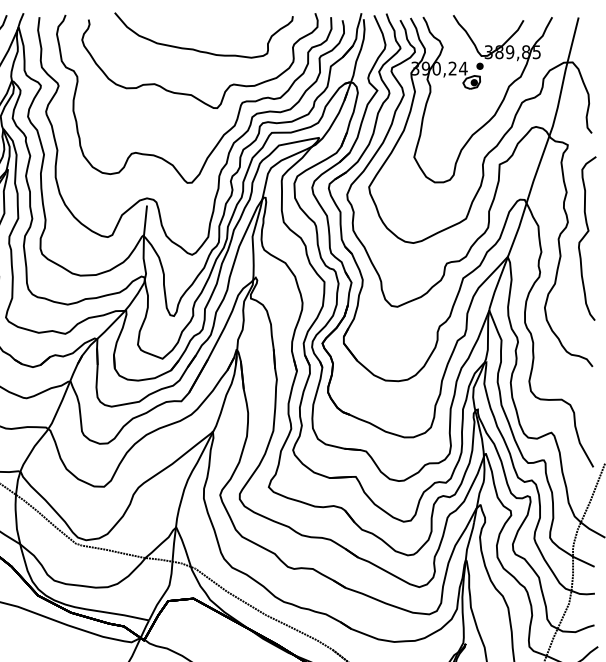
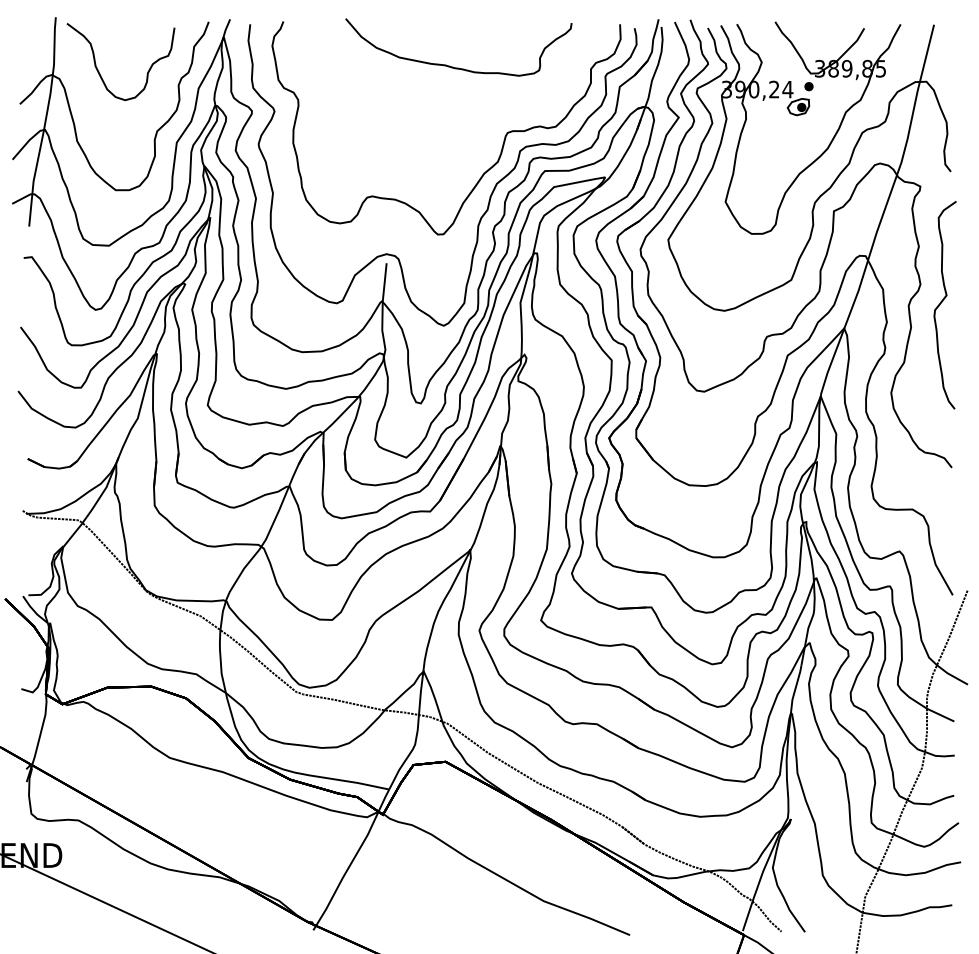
part: (191, 94) -> (443, 122), removed

